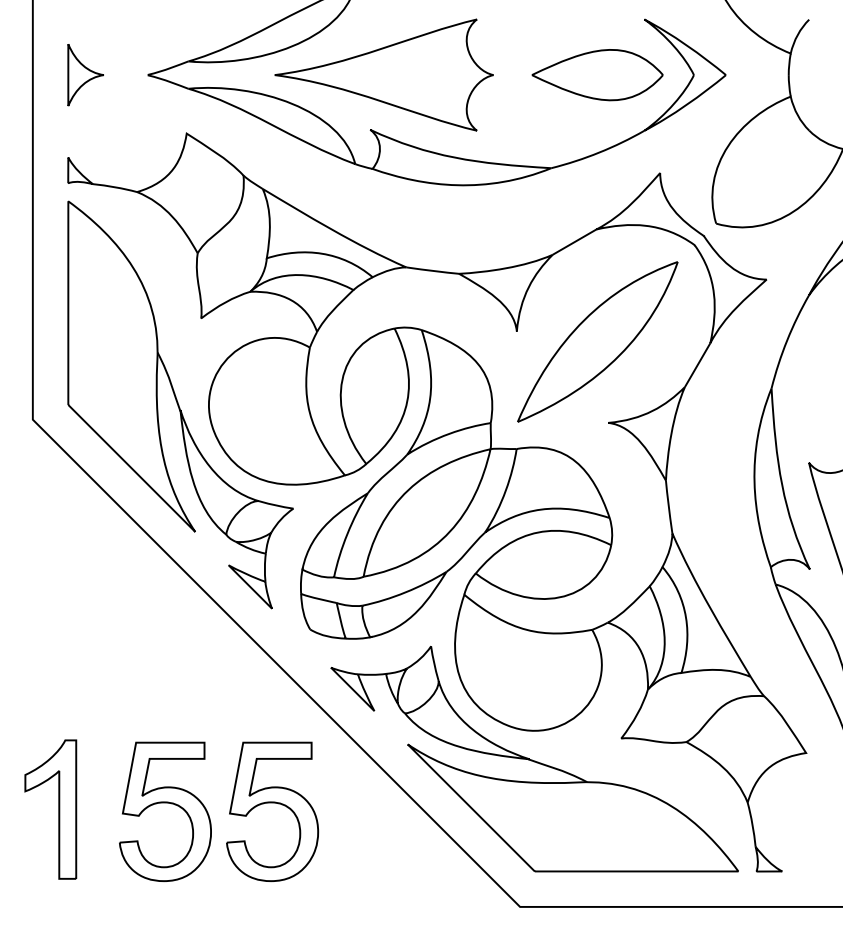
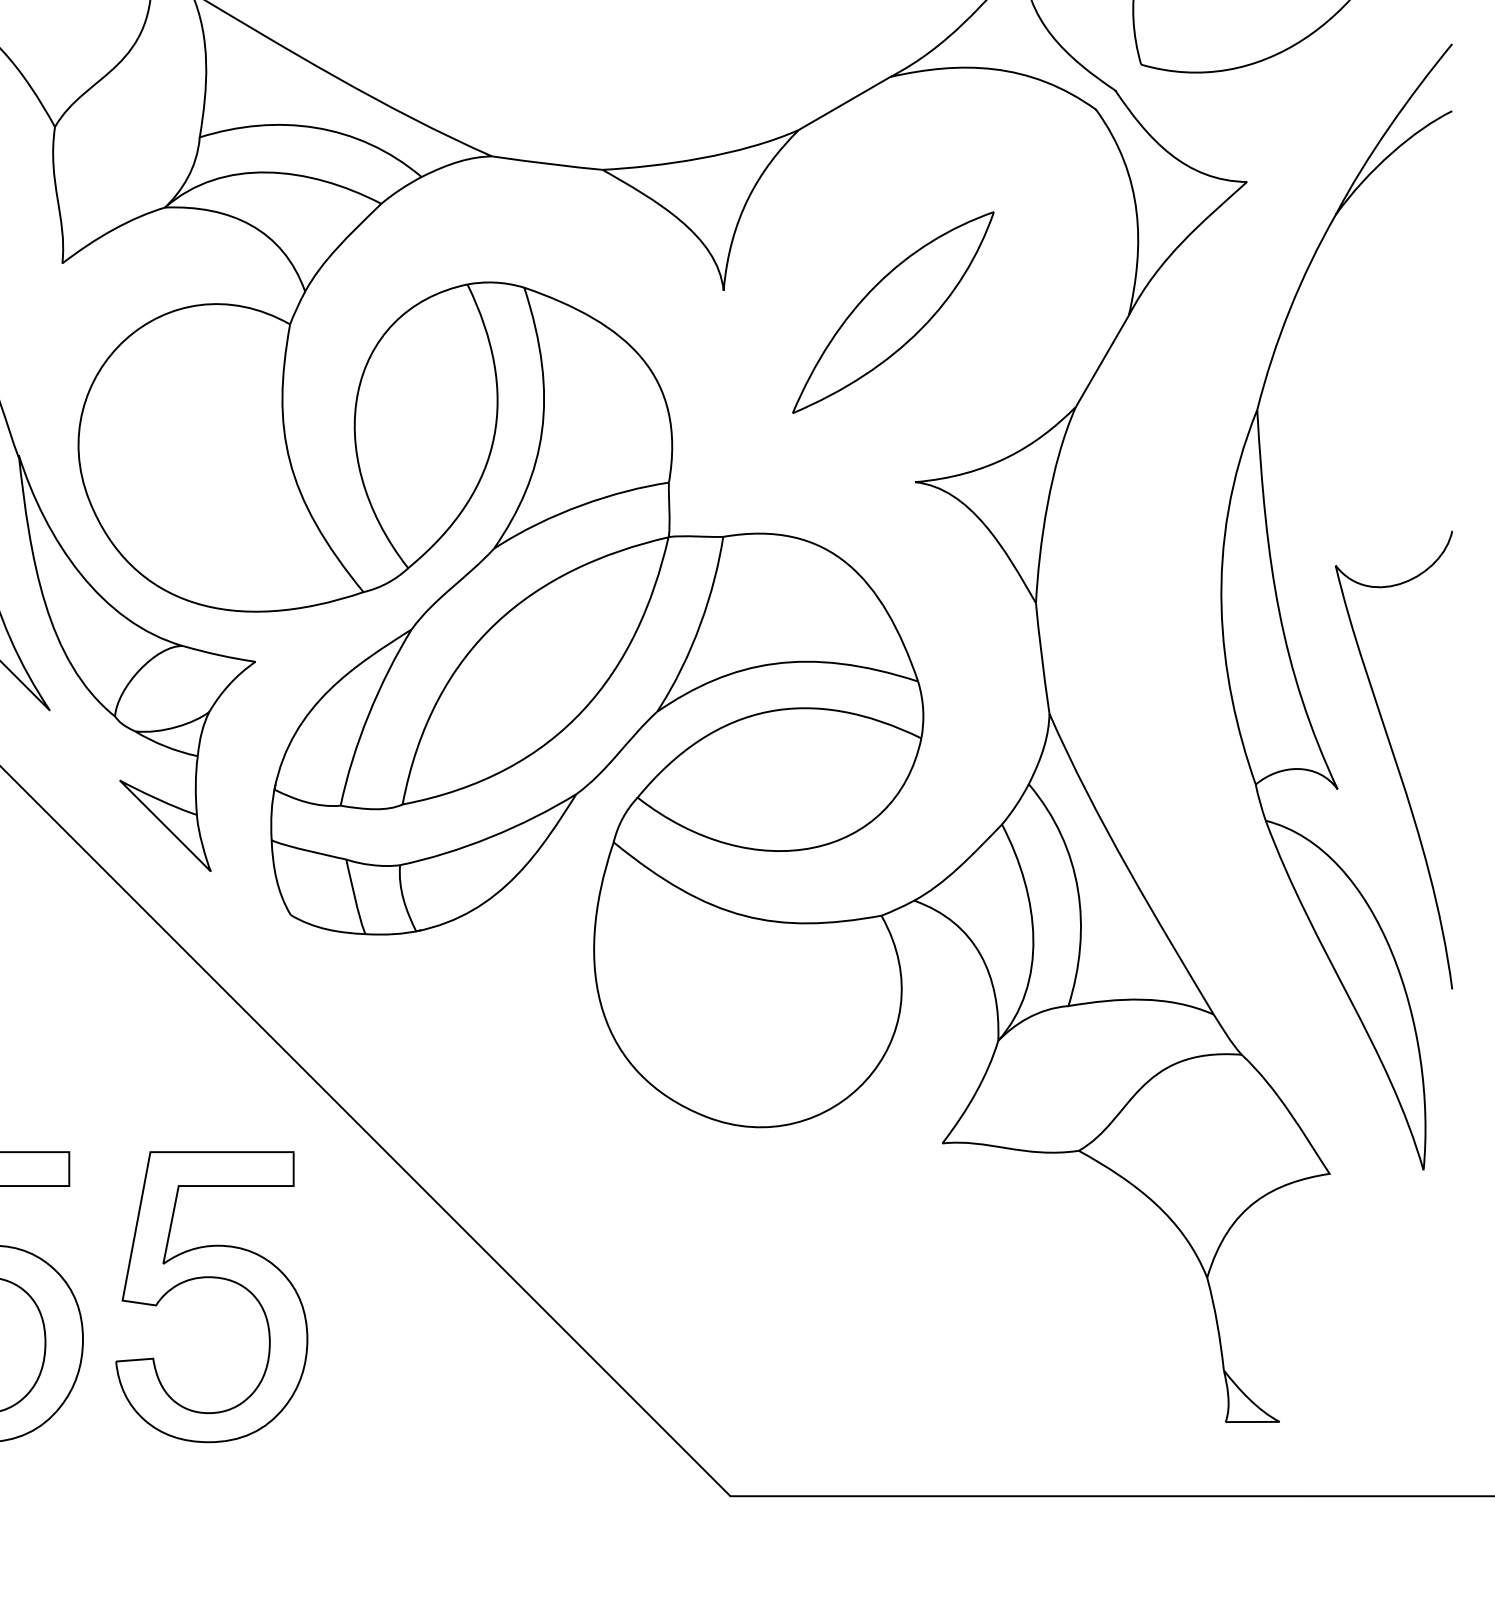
part: (597, 341) -> (892, 311), size x0.6
part: (534, 759) -> (760, 1187), removed

